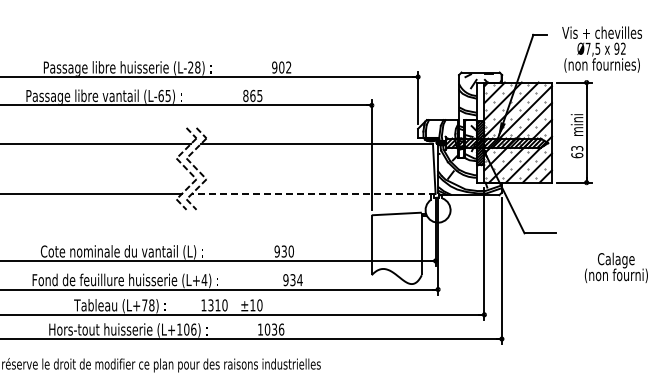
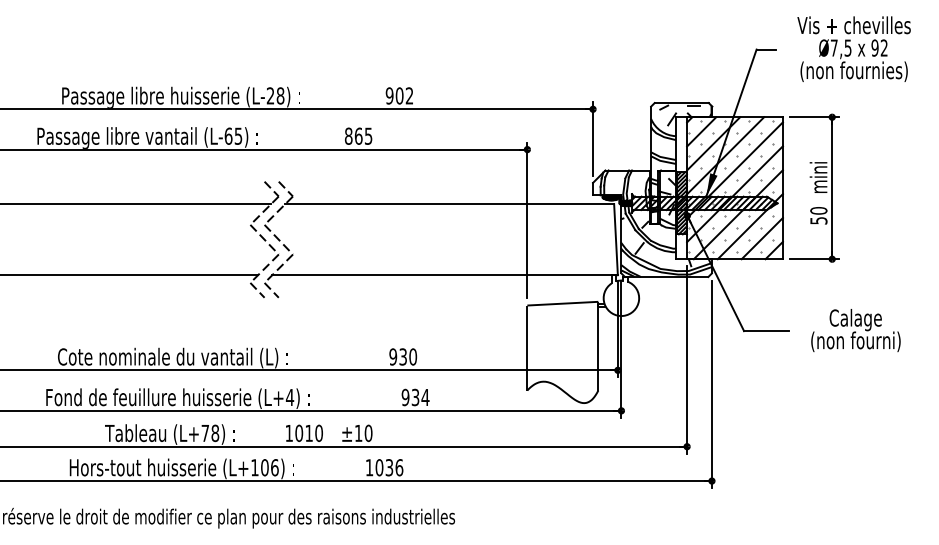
text: (601, 49) -> (853, 49), moved
text: (577, 151) -> (819, 215), 63 -> 50
line: (313, 193) -> (444, 274), dashed -> solid
text: (616, 267) -> (856, 329), moved
text: (210, 305) -> (298, 433), 1310 -> 1010

